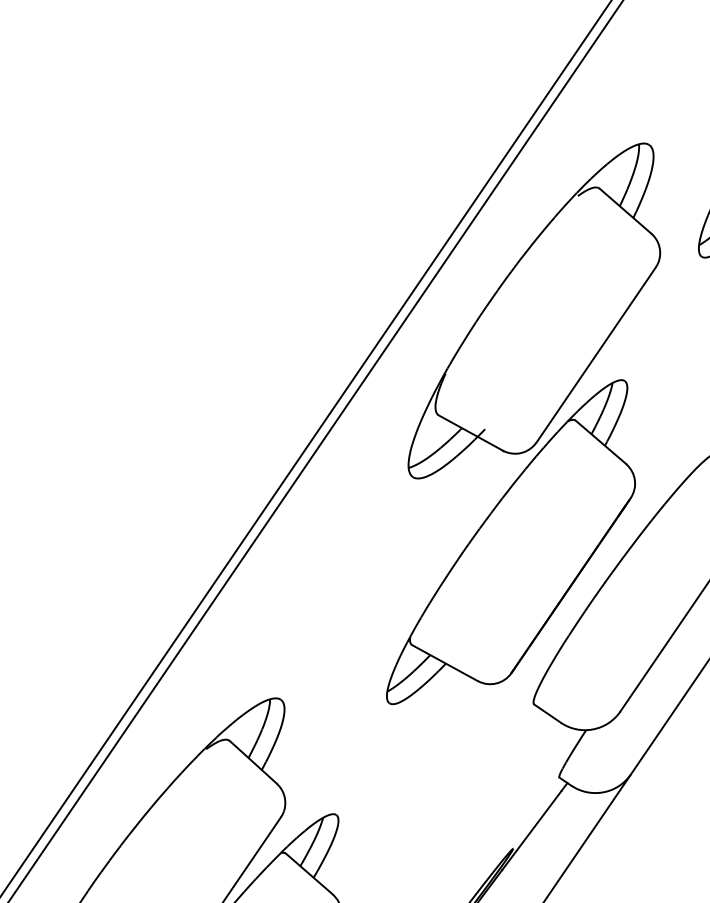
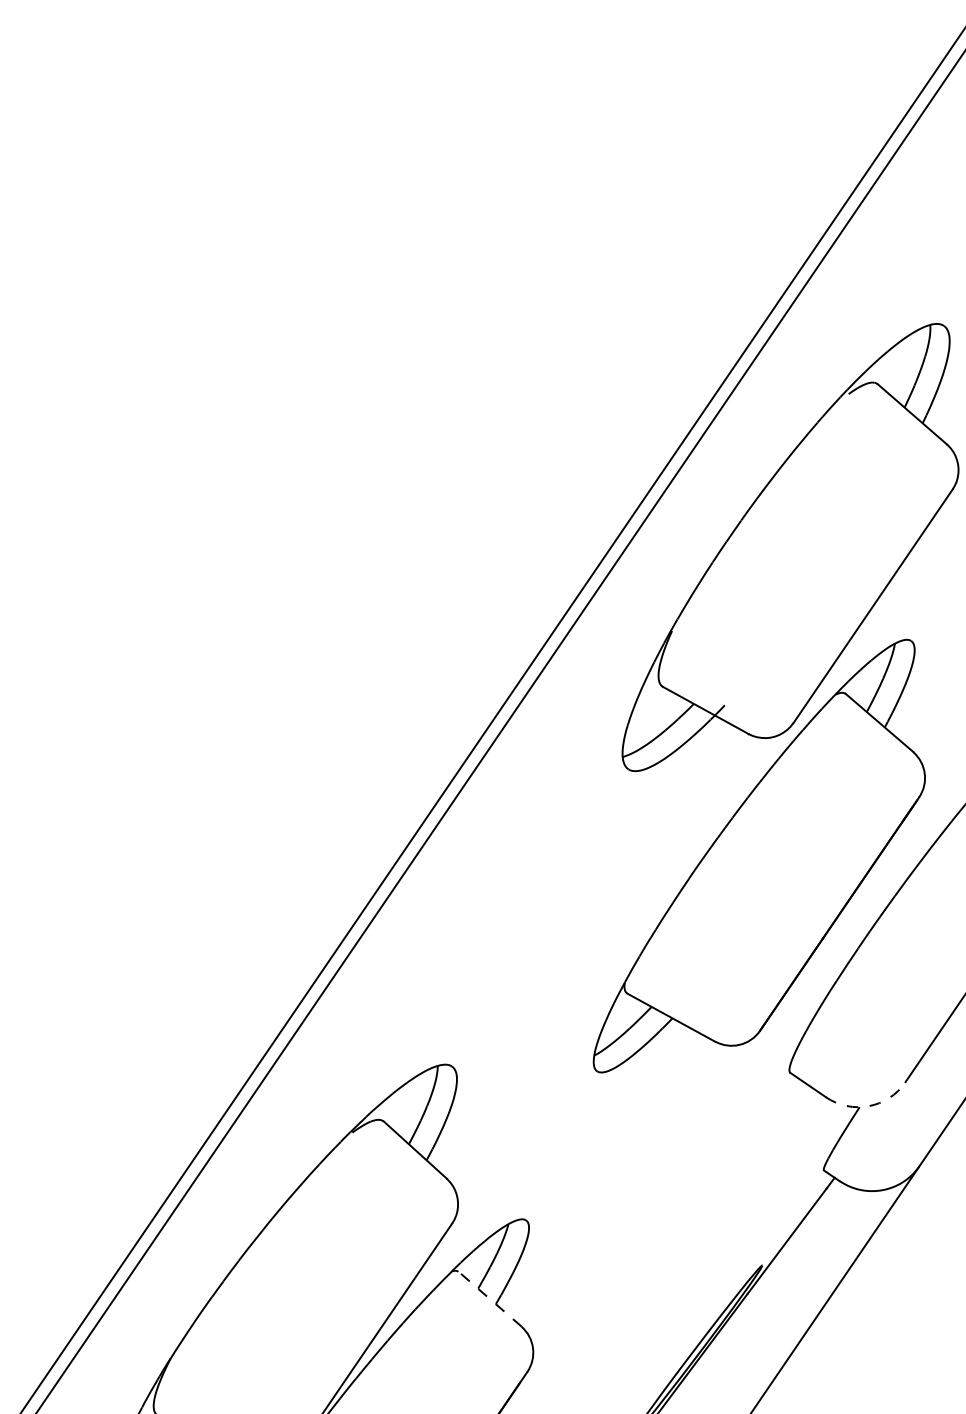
arc: (592, 729) -> (868, 1106), solid -> dashed
line: (309, 874) -> (490, 1299), solid -> dashed

